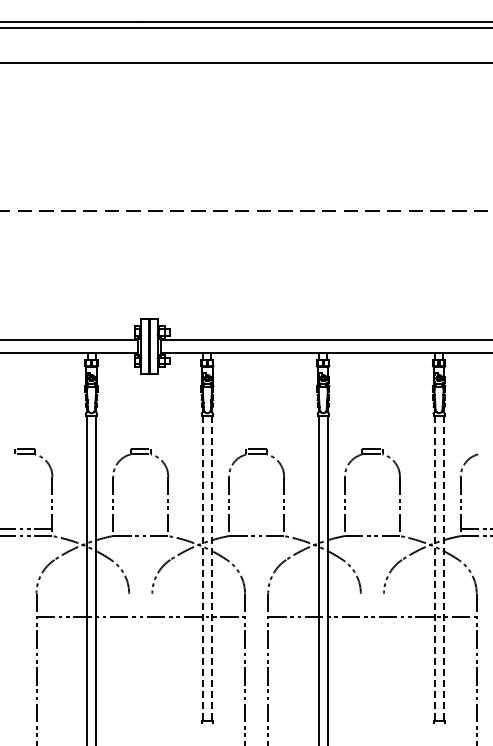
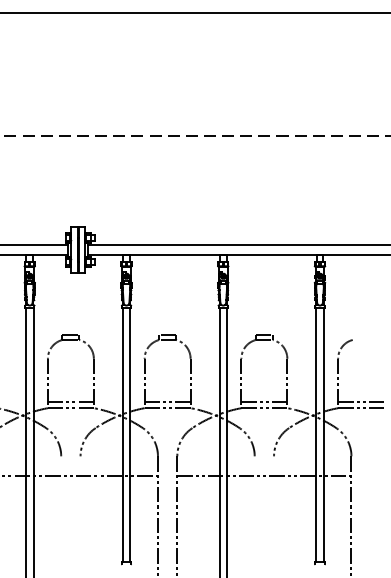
line: (140, 529) -> (70, 402), added
line: (256, 529) -> (167, 402), added
line: (371, 529) -> (263, 402), added
line: (202, 568) -> (122, 435), dashed -> solid
line: (211, 568) -> (129, 435), dashed -> solid
line: (434, 568) -> (316, 435), dashed -> solid
line: (443, 568) -> (323, 435), dashed -> solid

